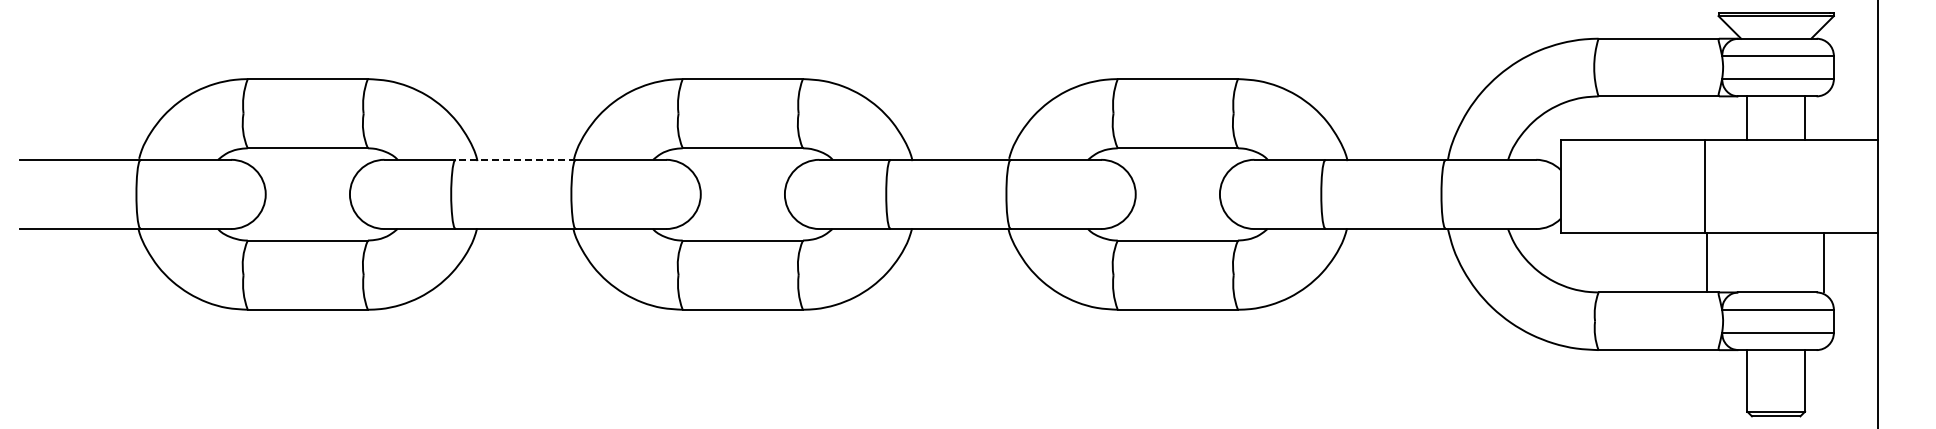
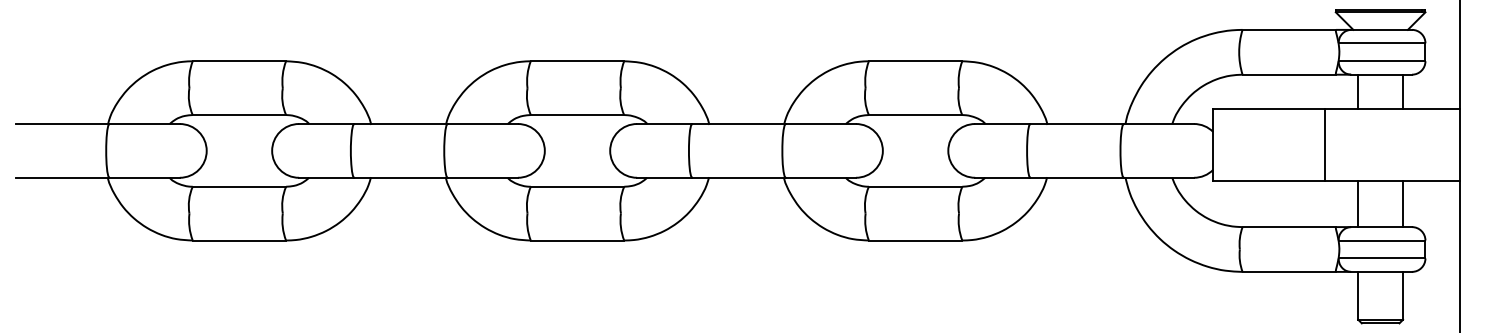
line: (514, 159) -> (400, 123), dashed -> solid
line: (1707, 262) -> (1358, 203), moved
line: (1824, 262) -> (1403, 203), moved

